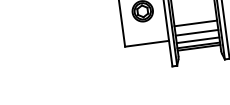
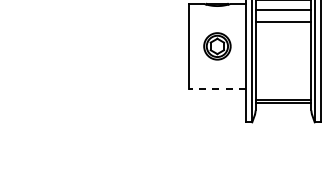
line: (195, 23) -> (283, 71), removed
line: (197, 32) -> (283, 83), removed
line: (198, 40) -> (283, 93), removed
line: (147, 43) -> (217, 88), solid -> dashed

